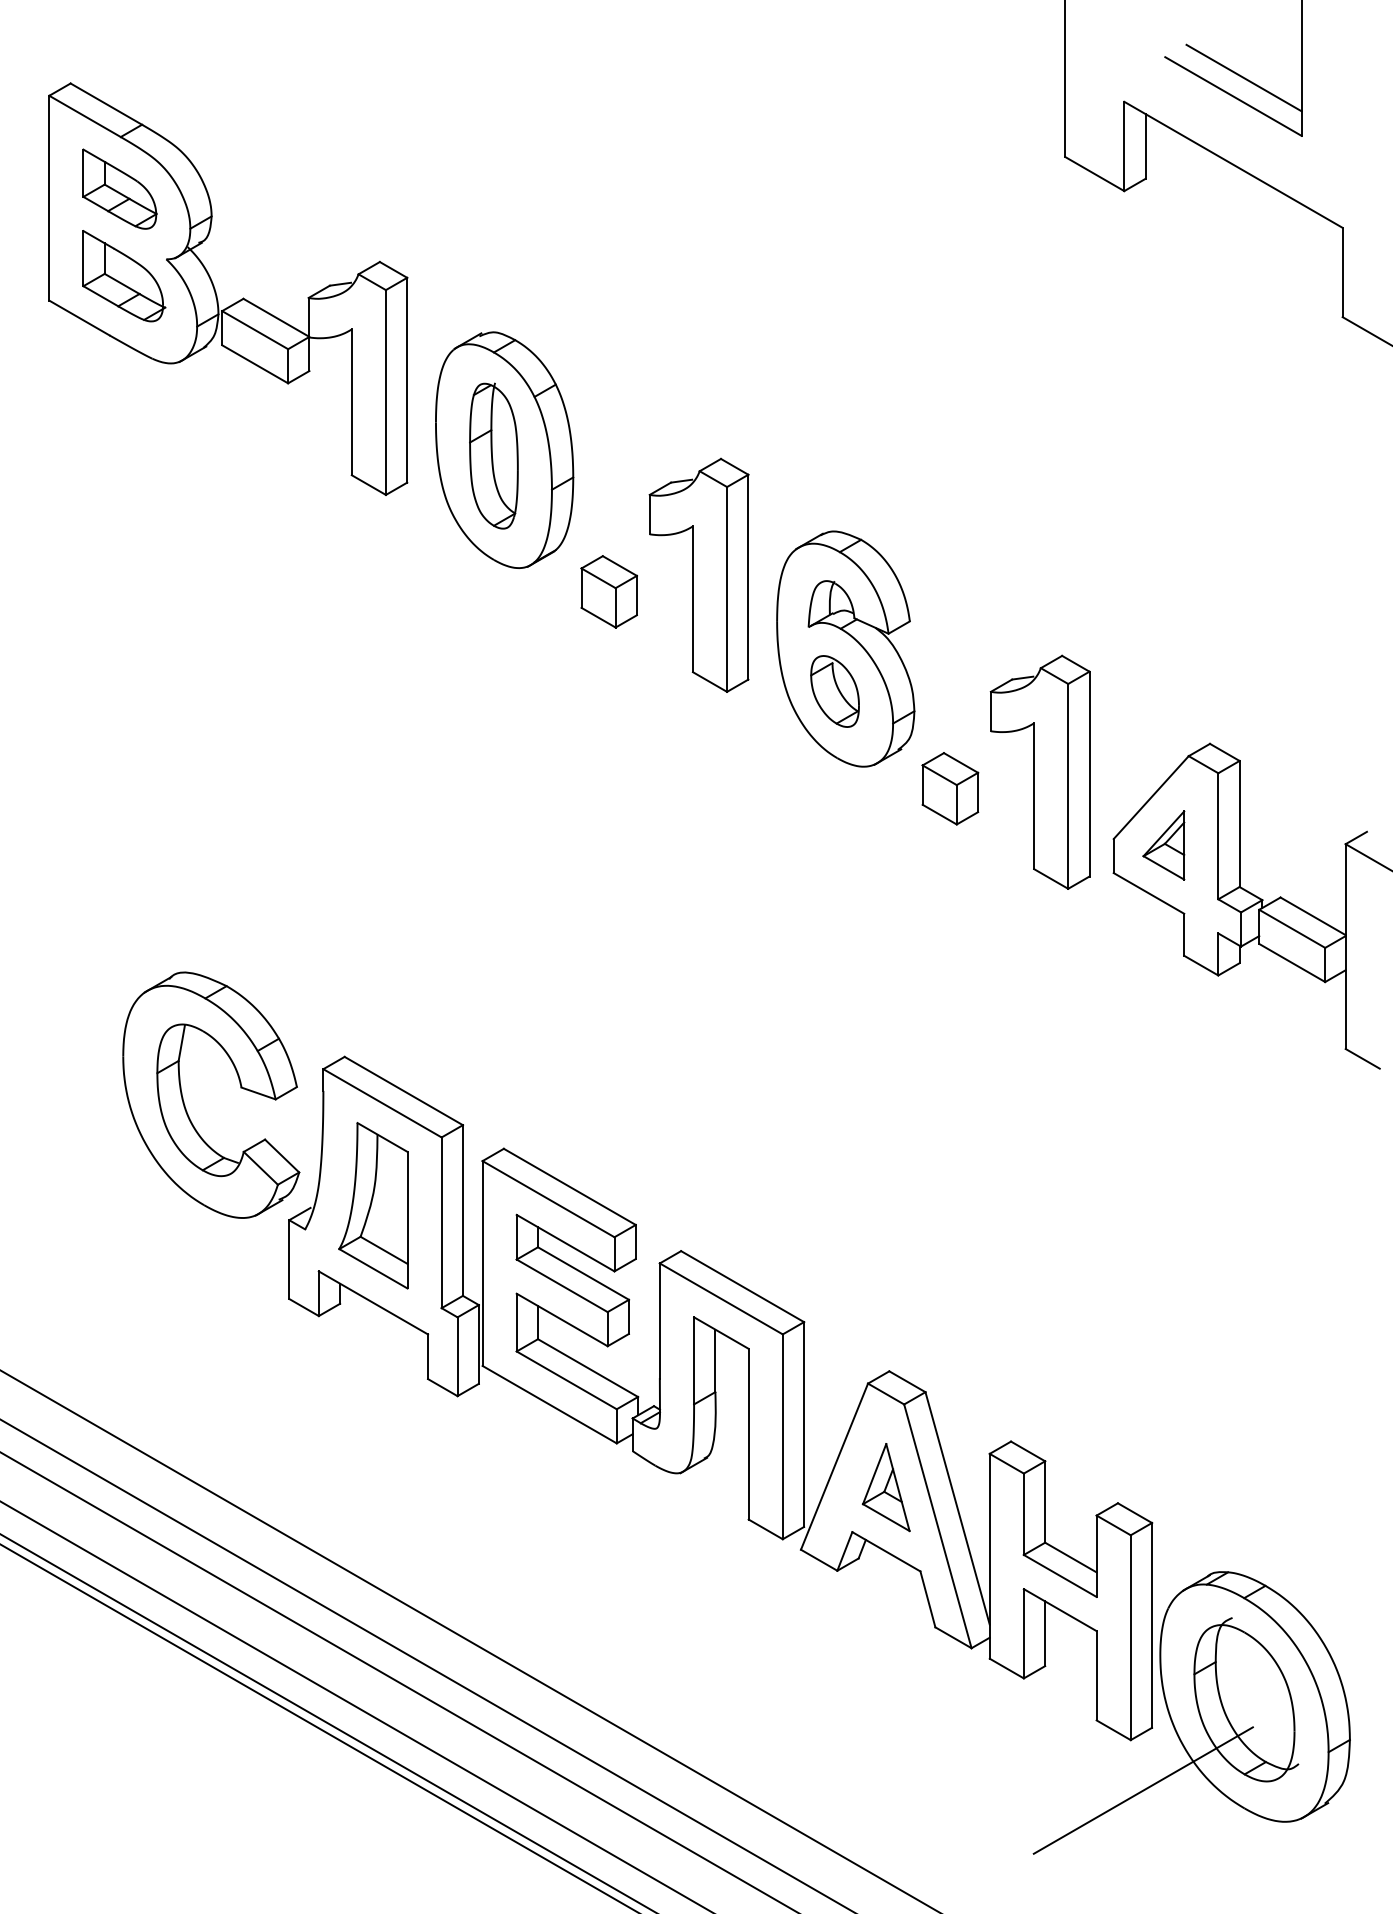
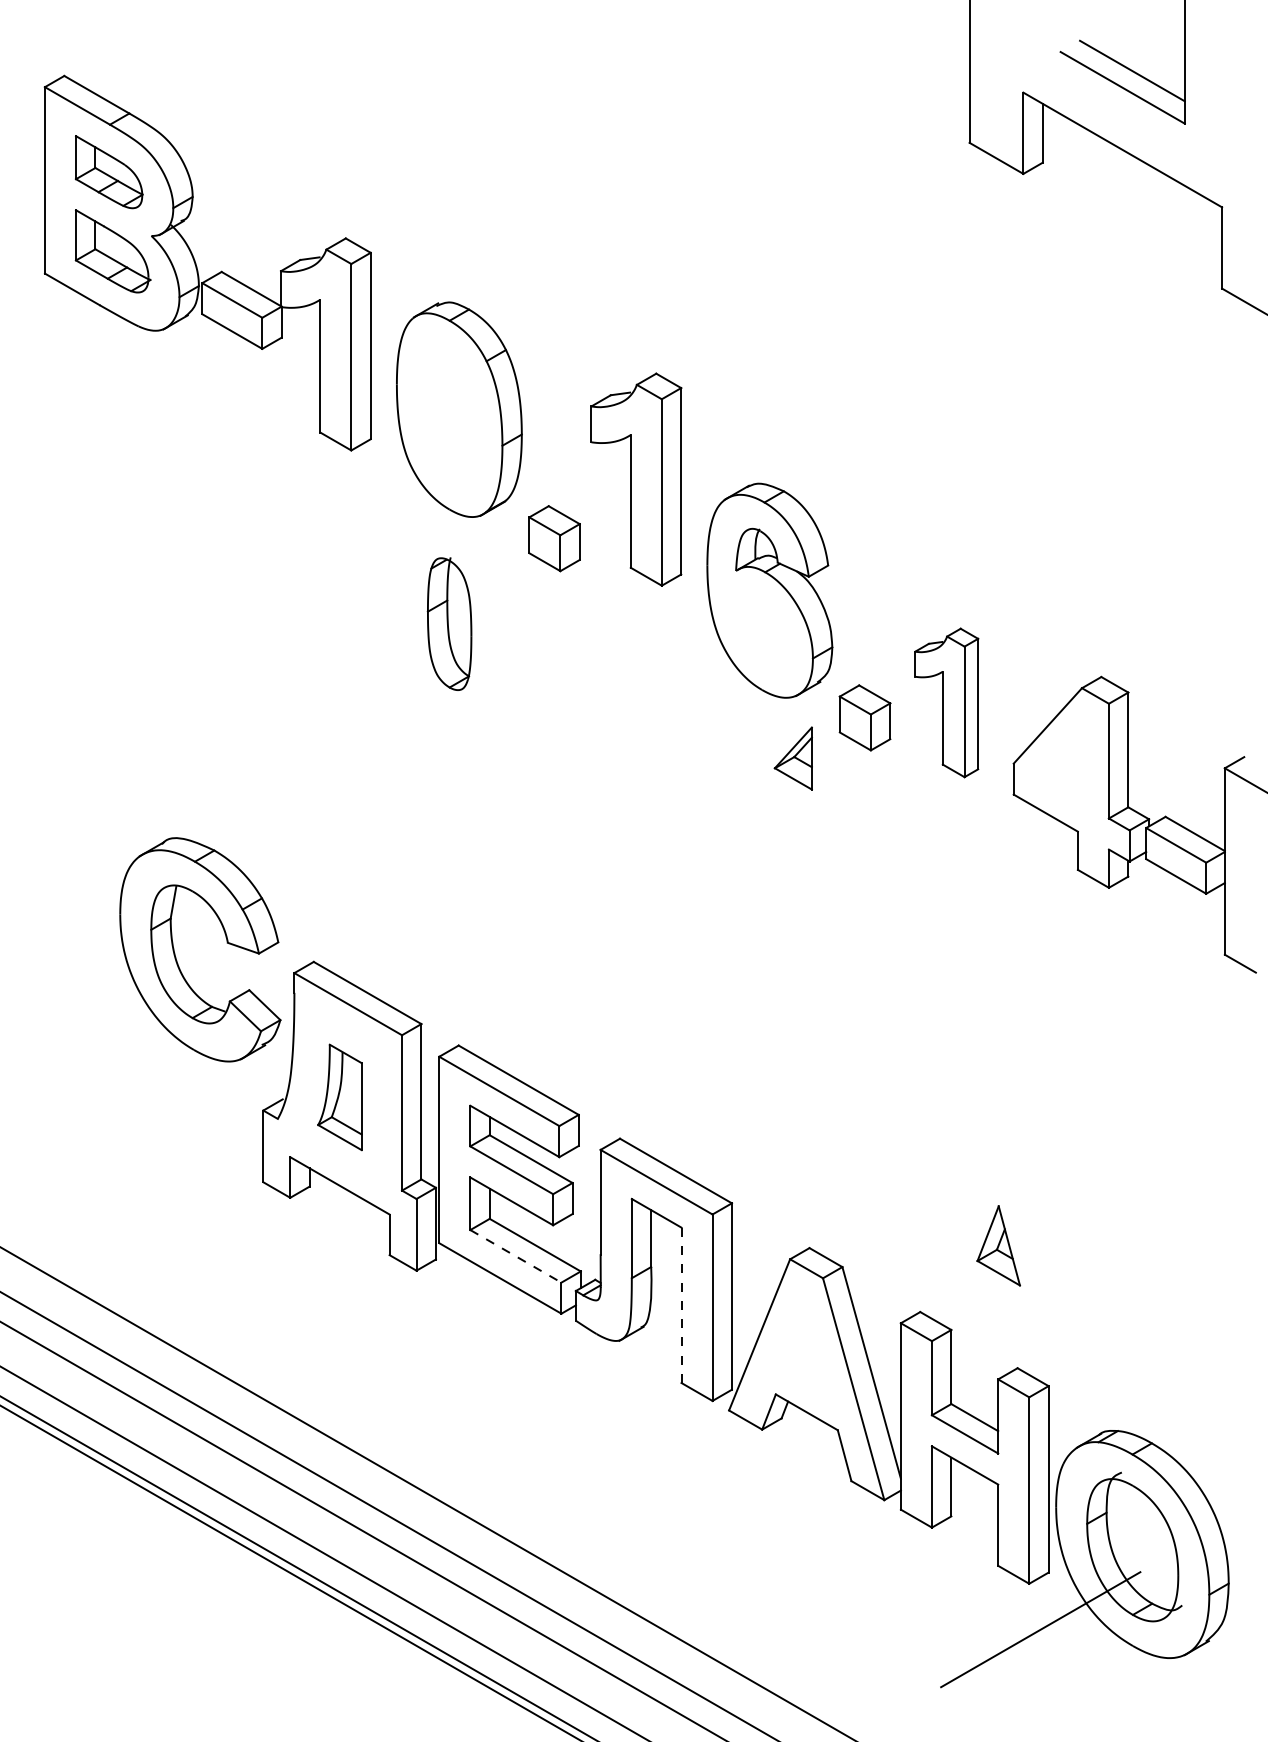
part: (493, 455) -> (449, 623), moved
part: (699, 575) -> (636, 479), moved
part: (834, 691) -> (759, 629), removed
part: (1039, 771) -> (946, 702), size x0.7
part: (1162, 845) -> (792, 758), moved
part: (185, 1103) -> (176, 957), moved
part: (372, 1205) -> (339, 1097), size x0.7
line: (566, 1380) -> (515, 1256), solid -> dashed
line: (748, 1434) -> (681, 1305), solid -> dashed
part: (886, 1487) -> (998, 1245), moved

